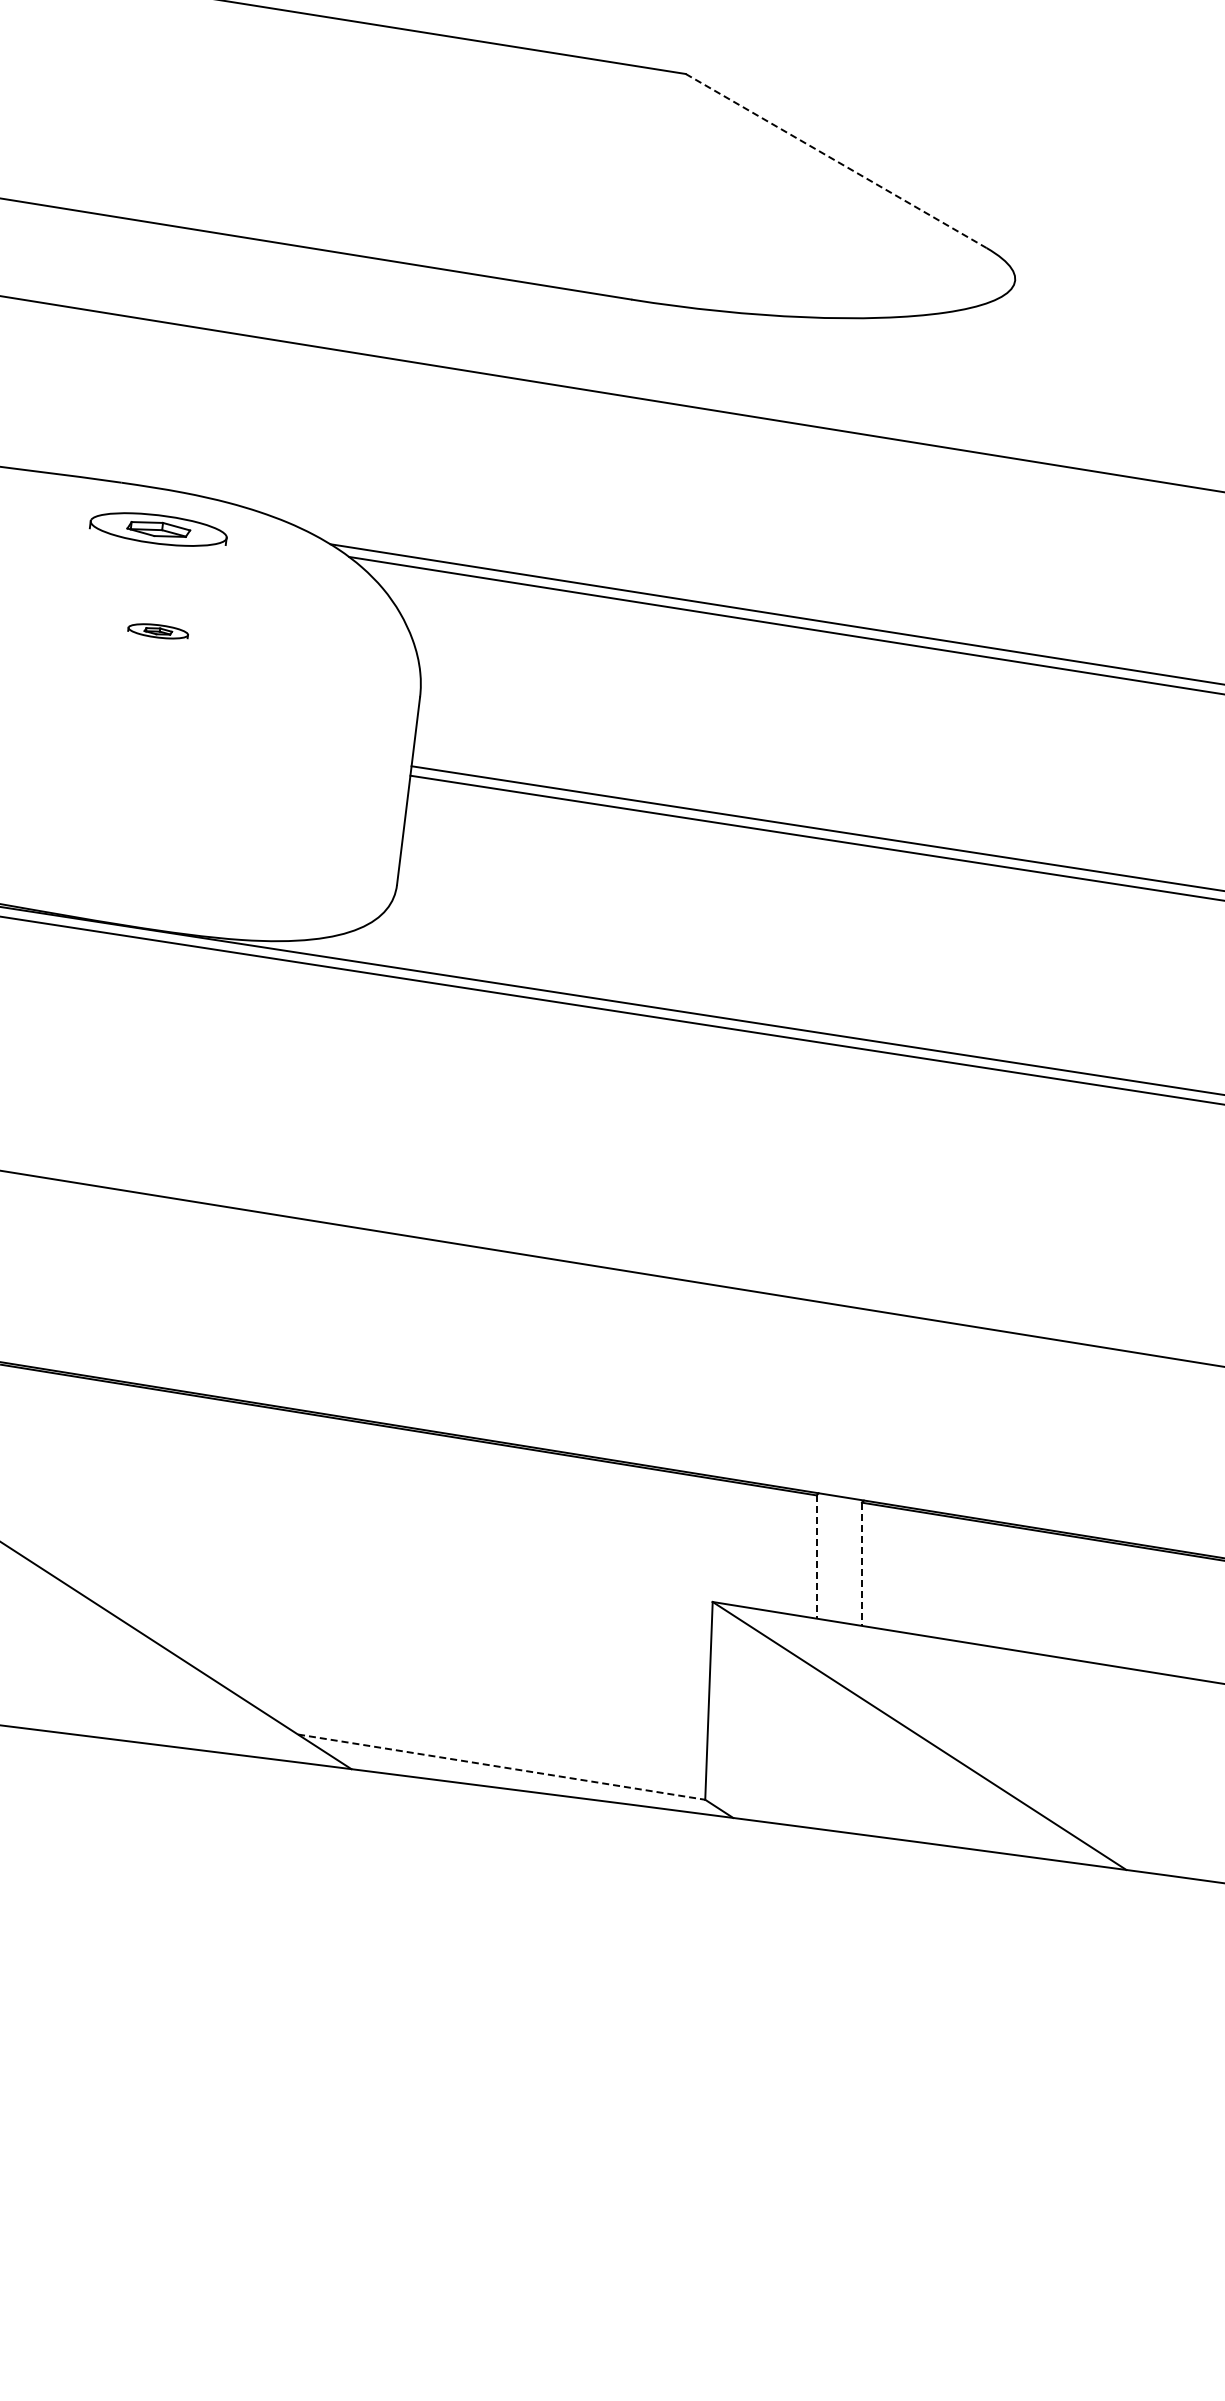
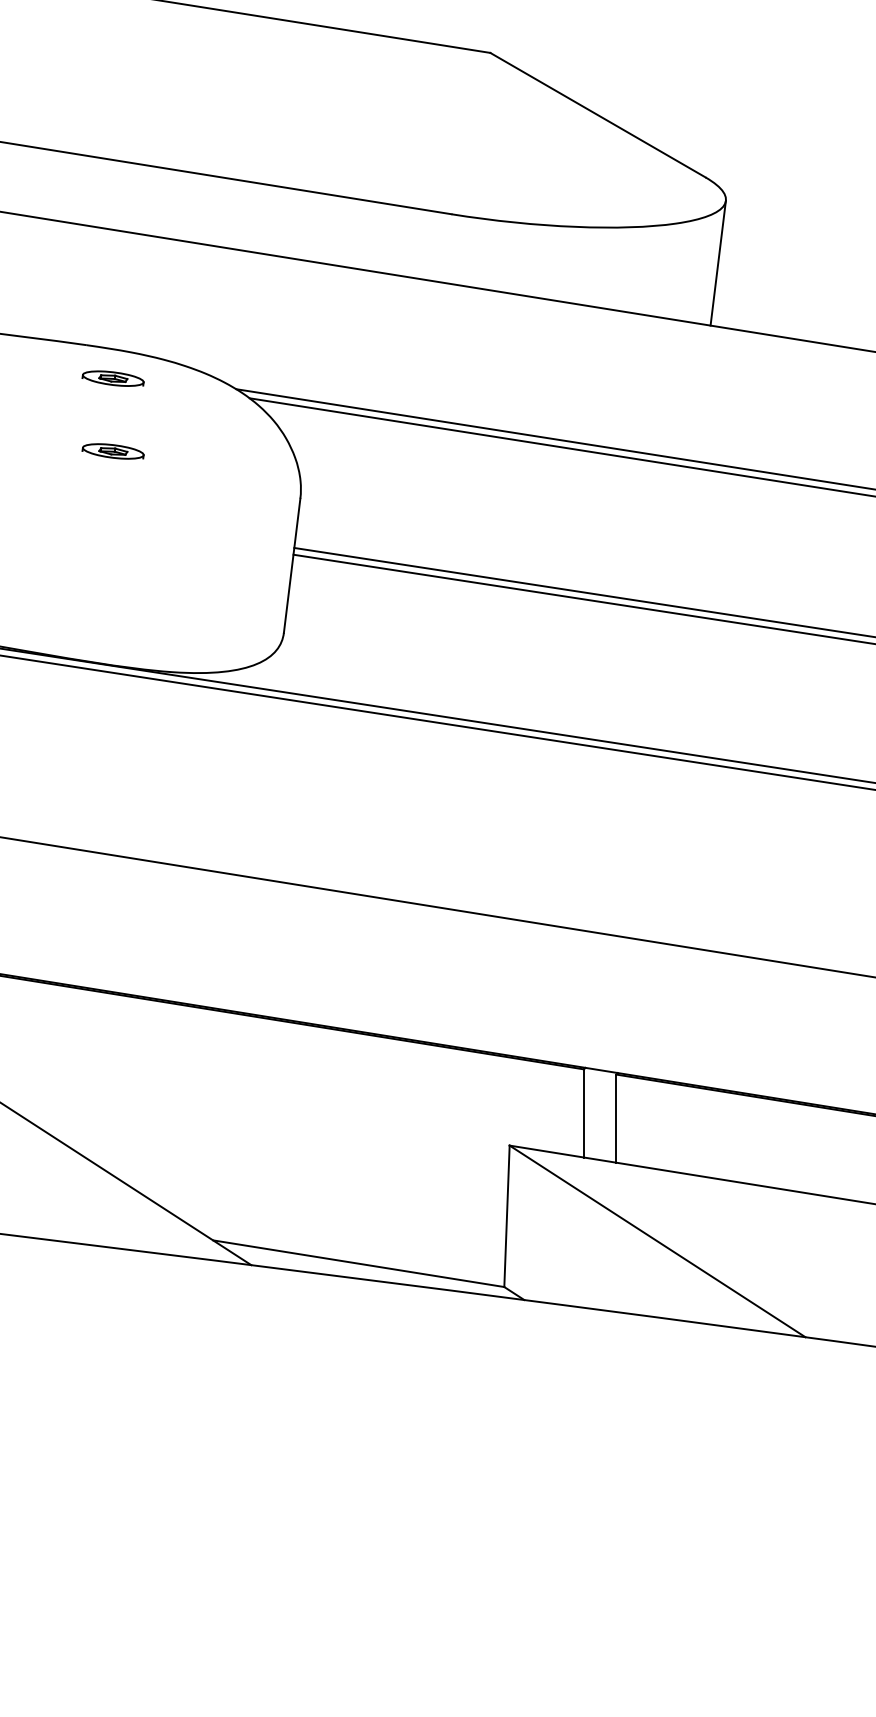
line: (836, 161) -> (598, 115), dashed -> solid
line: (1004, 367) -> (718, 262), added
part: (157, 529) -> (112, 378), size x0.62
part: (157, 631) -> (112, 451), size x1.43
line: (816, 1557) -> (583, 1113), dashed -> solid
line: (861, 1564) -> (616, 1118), dashed -> solid
line: (502, 1767) -> (359, 1263), dashed -> solid

